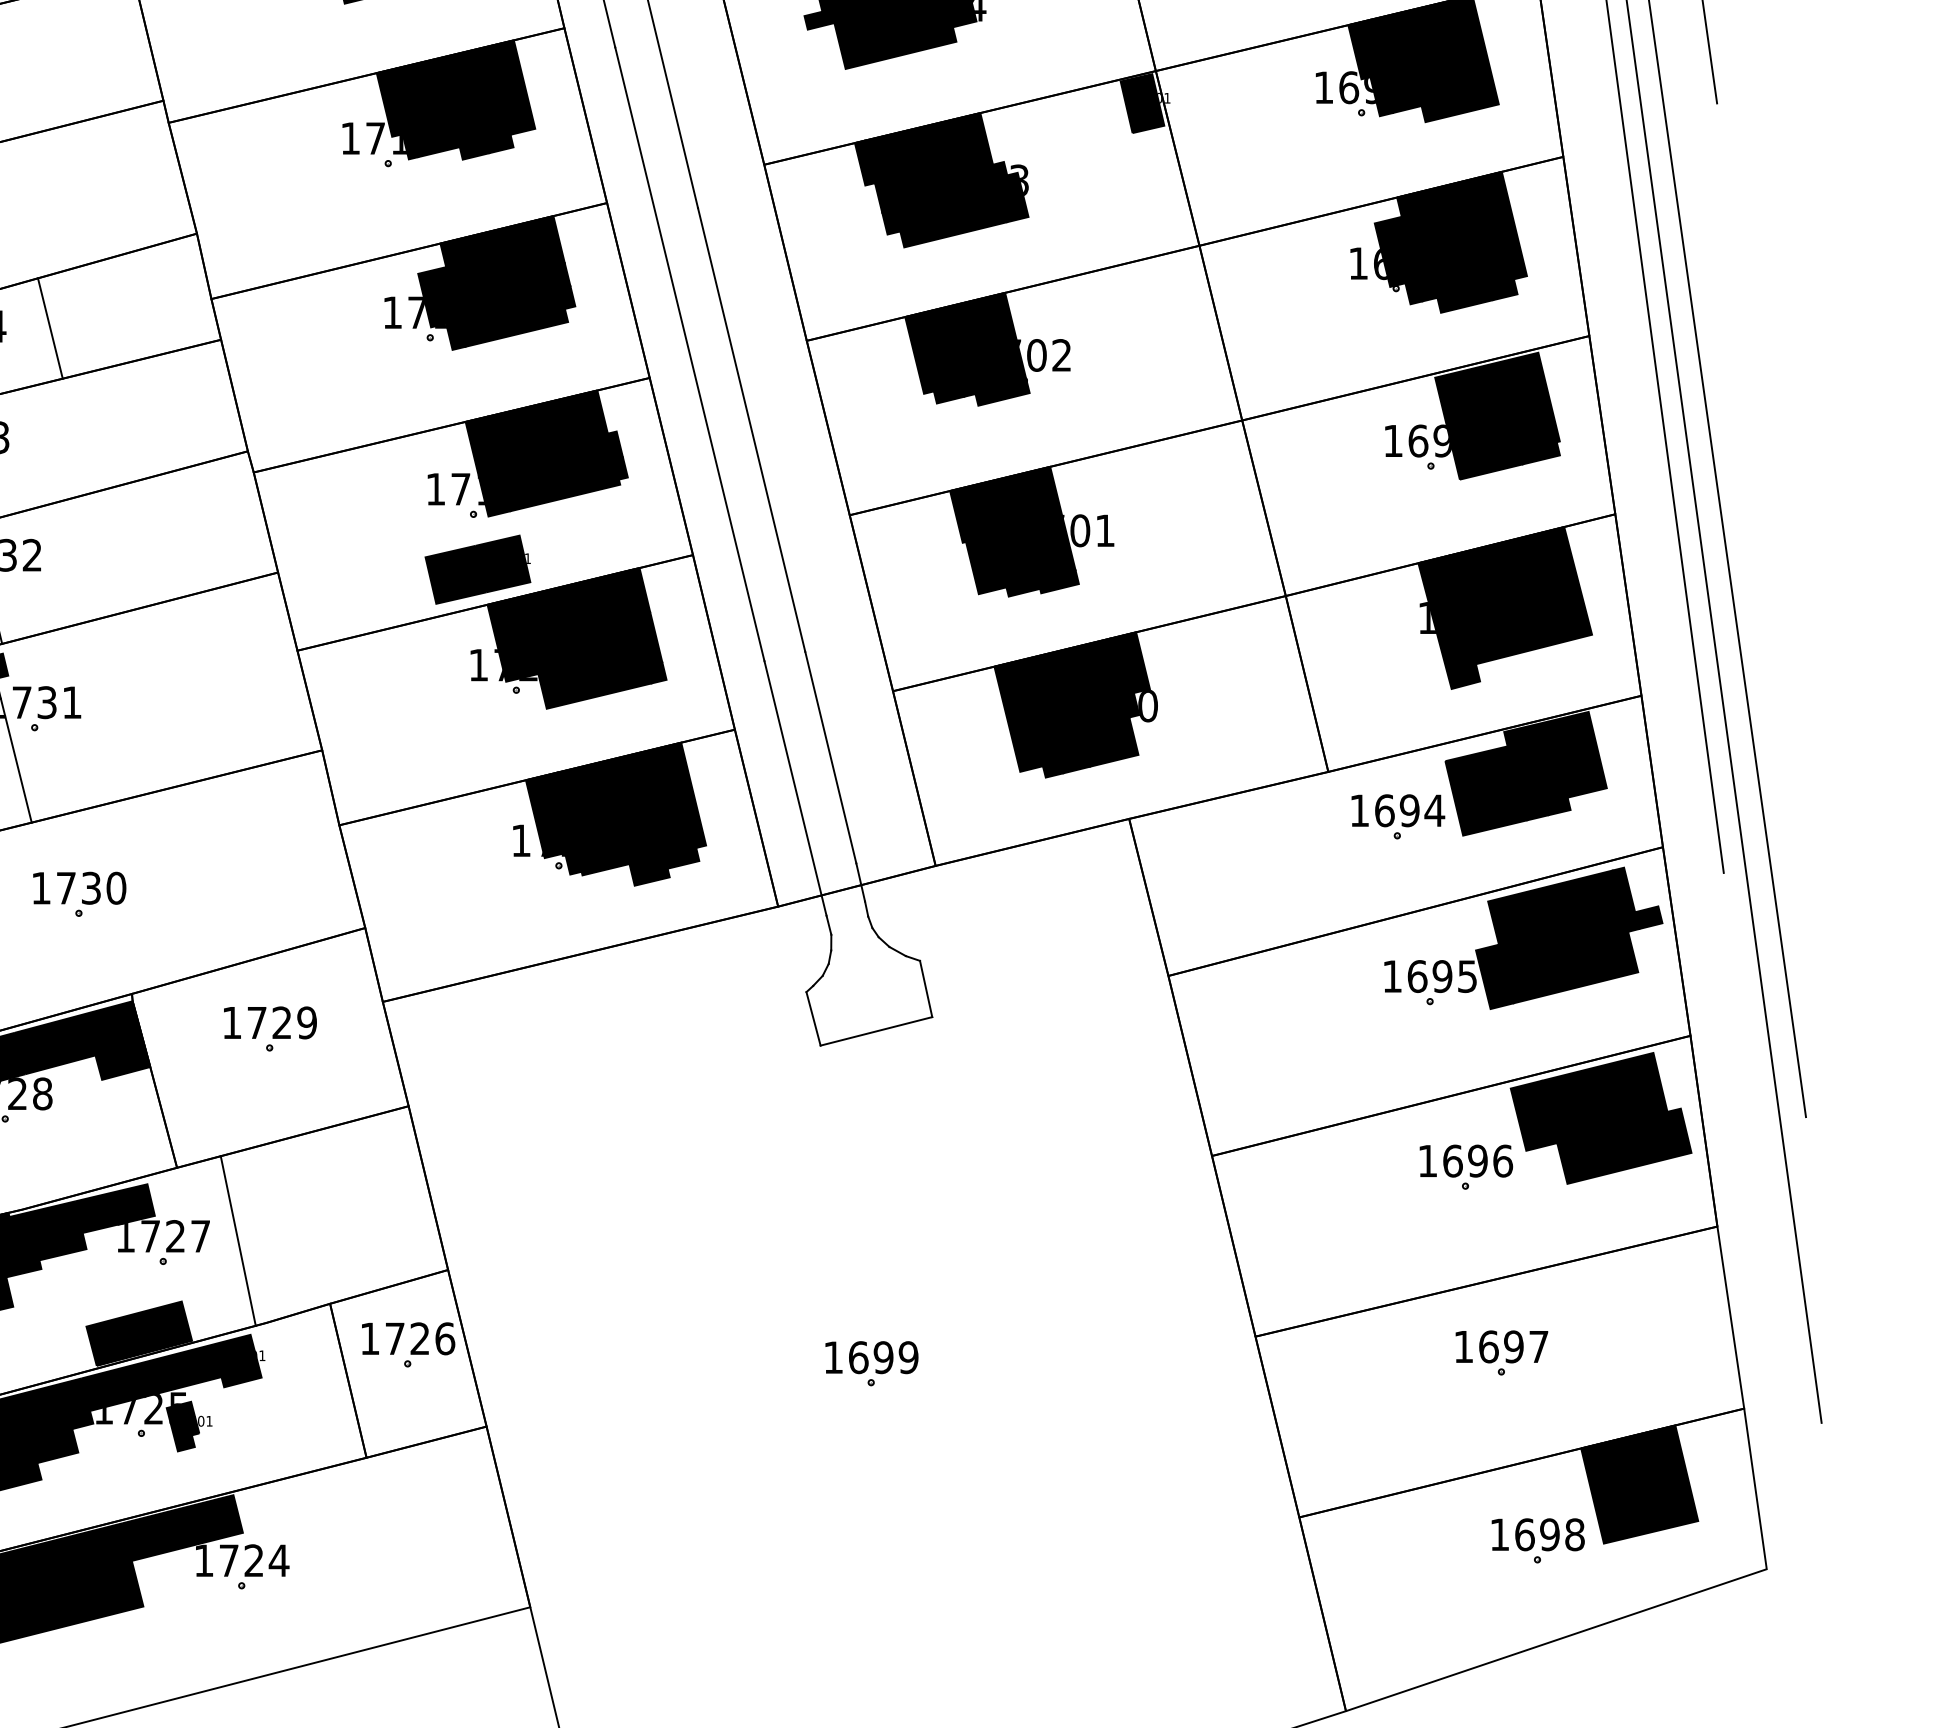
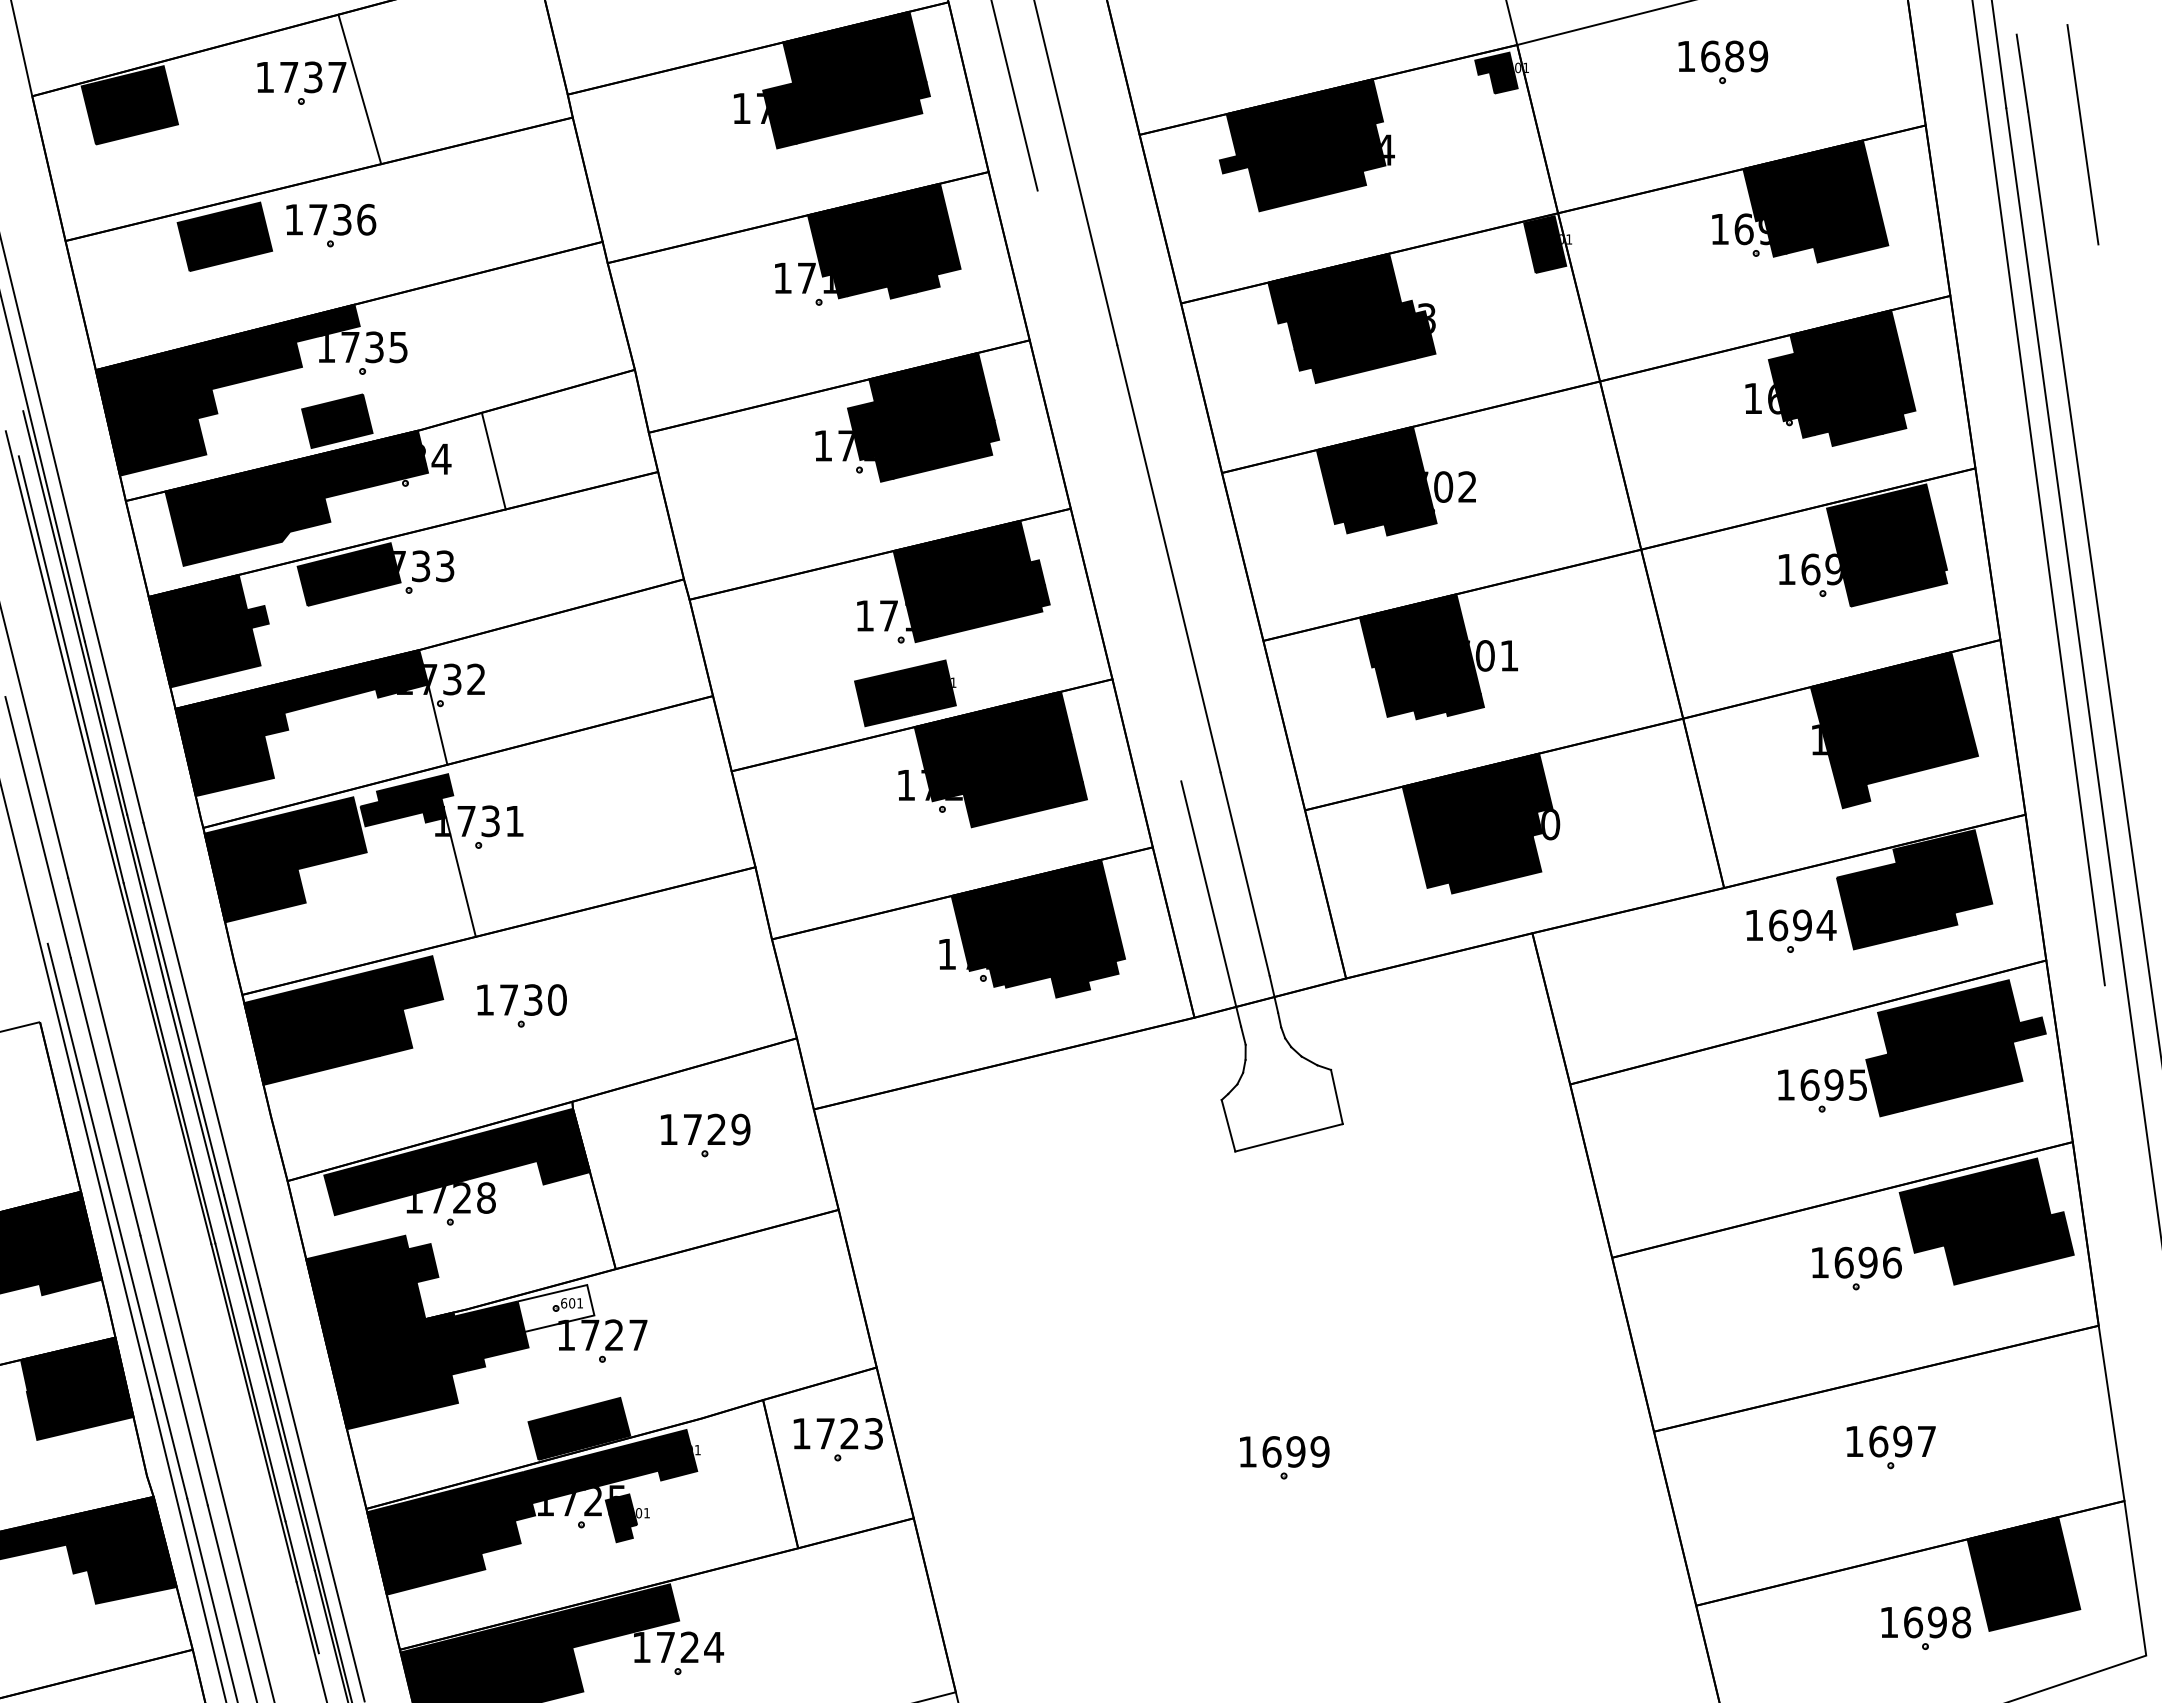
line: (689, 353) -> (1109, 485), removed
fill: (114, 1208) -> (555, 1308), removed
line: (238, 1240) -> (674, 1339), removed
text: (444, 1338) -> (873, 1433), 1726 -> 1723

